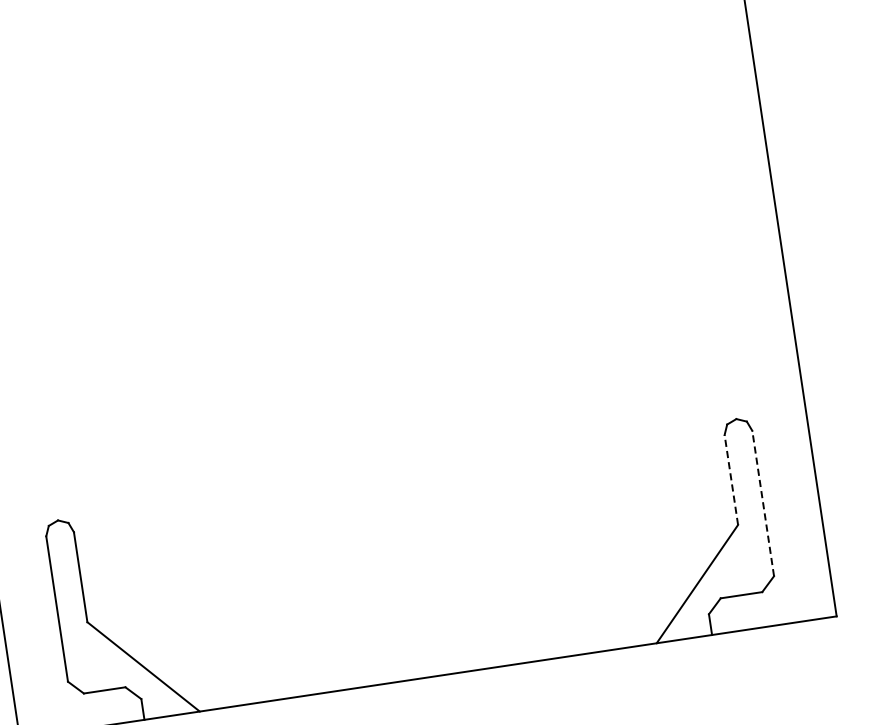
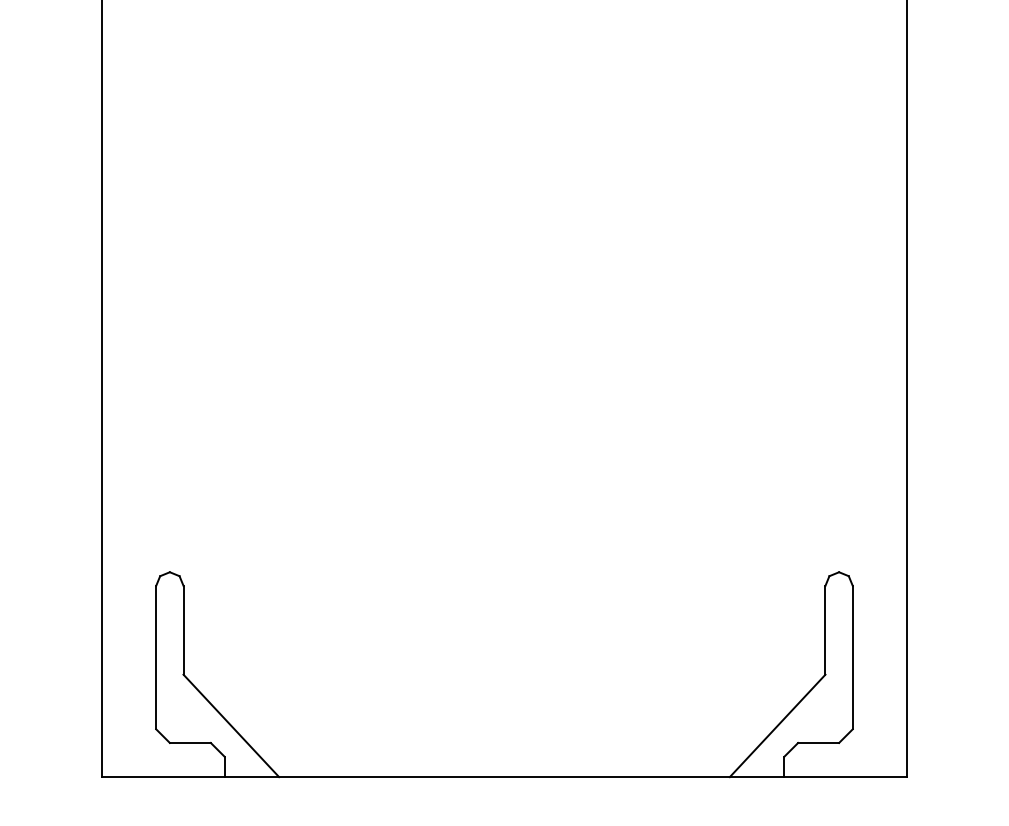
line: (731, 479) -> (825, 629), dashed -> solid
line: (762, 503) -> (852, 657), dashed -> solid

